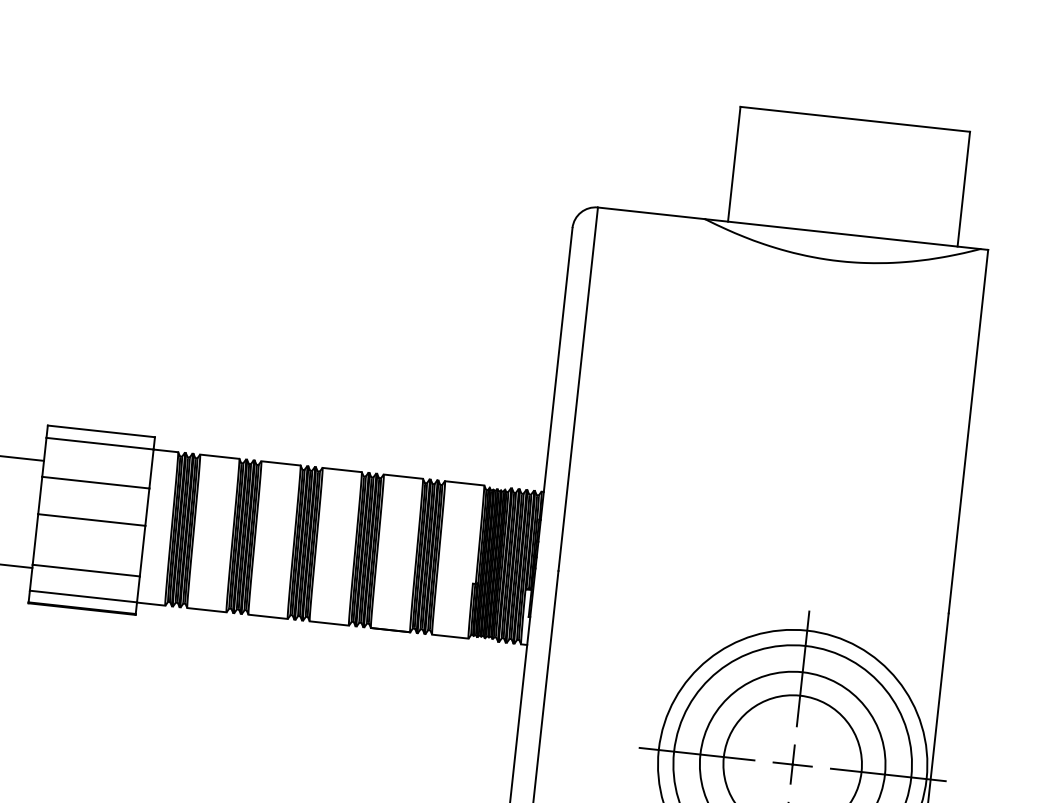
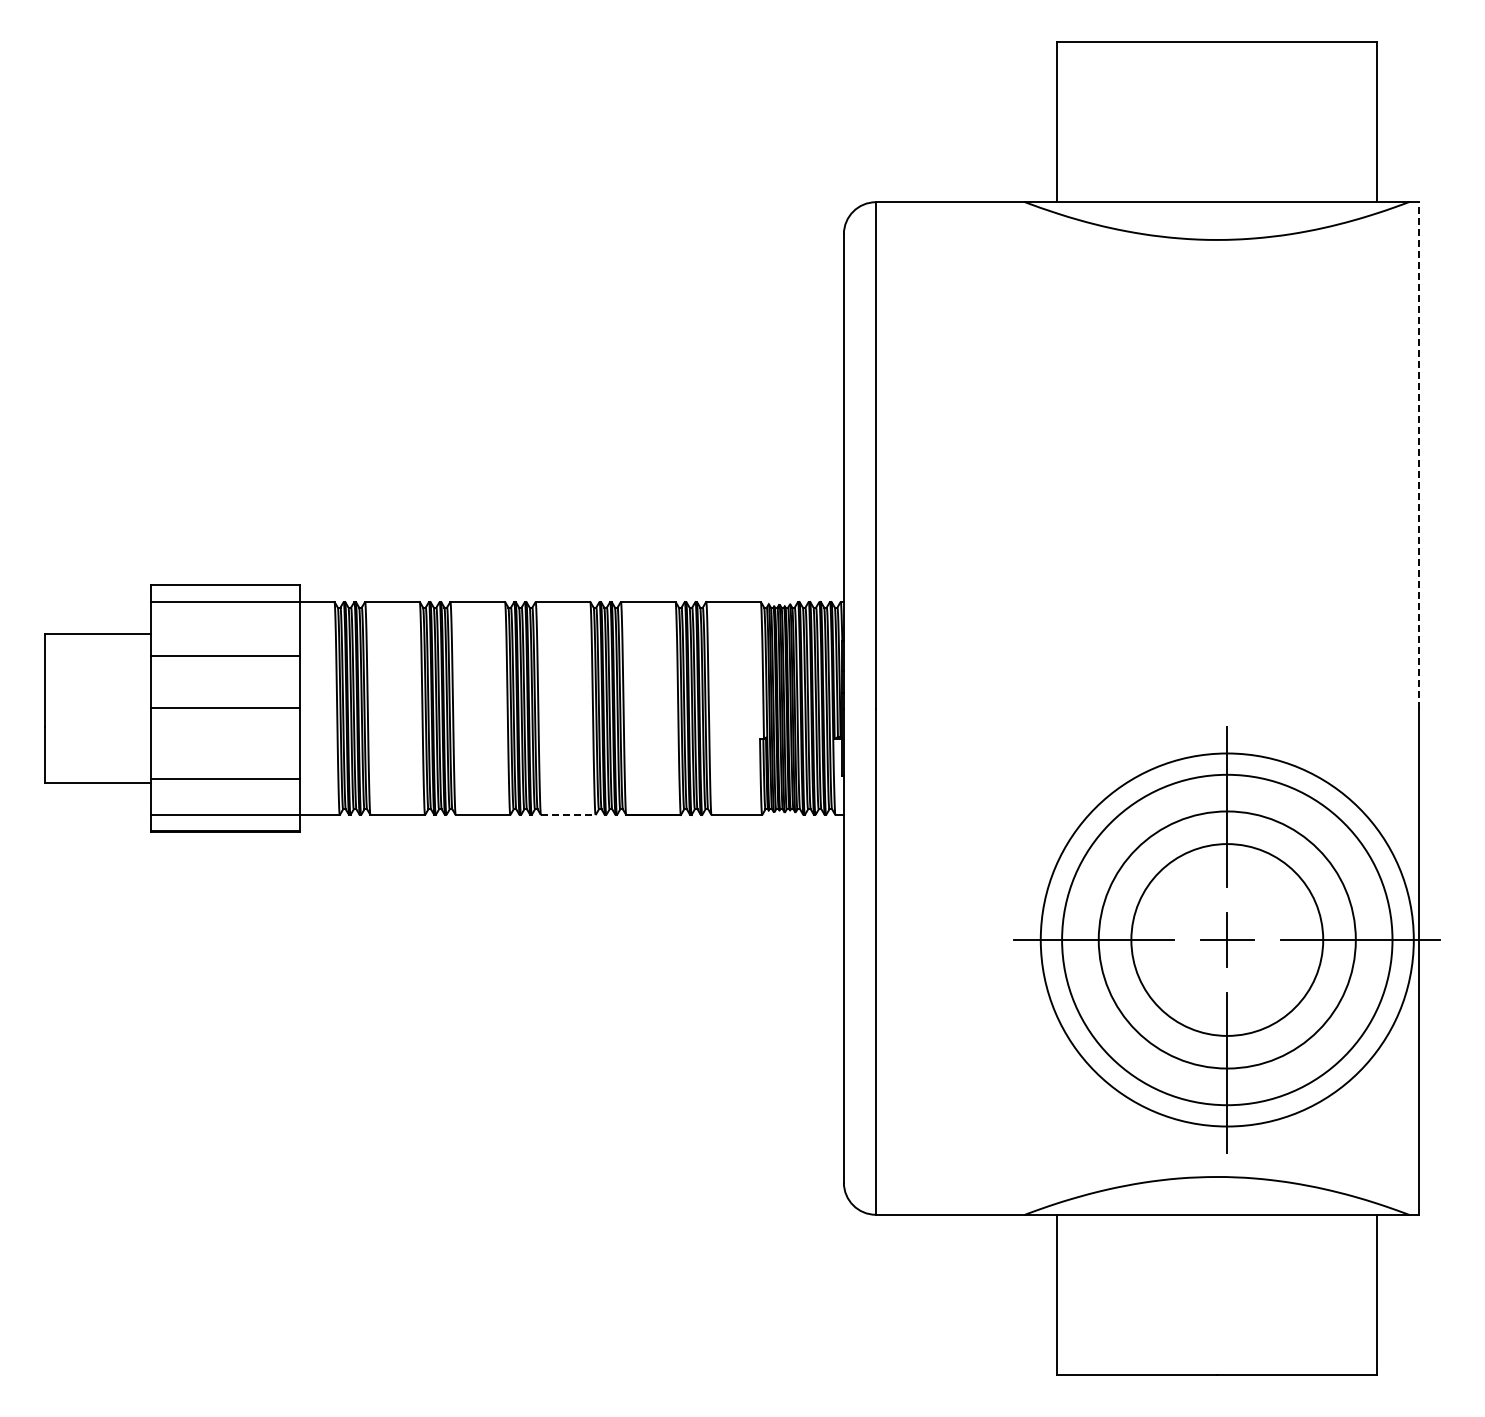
line: (968, 431) -> (1419, 454), solid -> dashed
line: (329, 623) -> (568, 815), solid -> dashed

